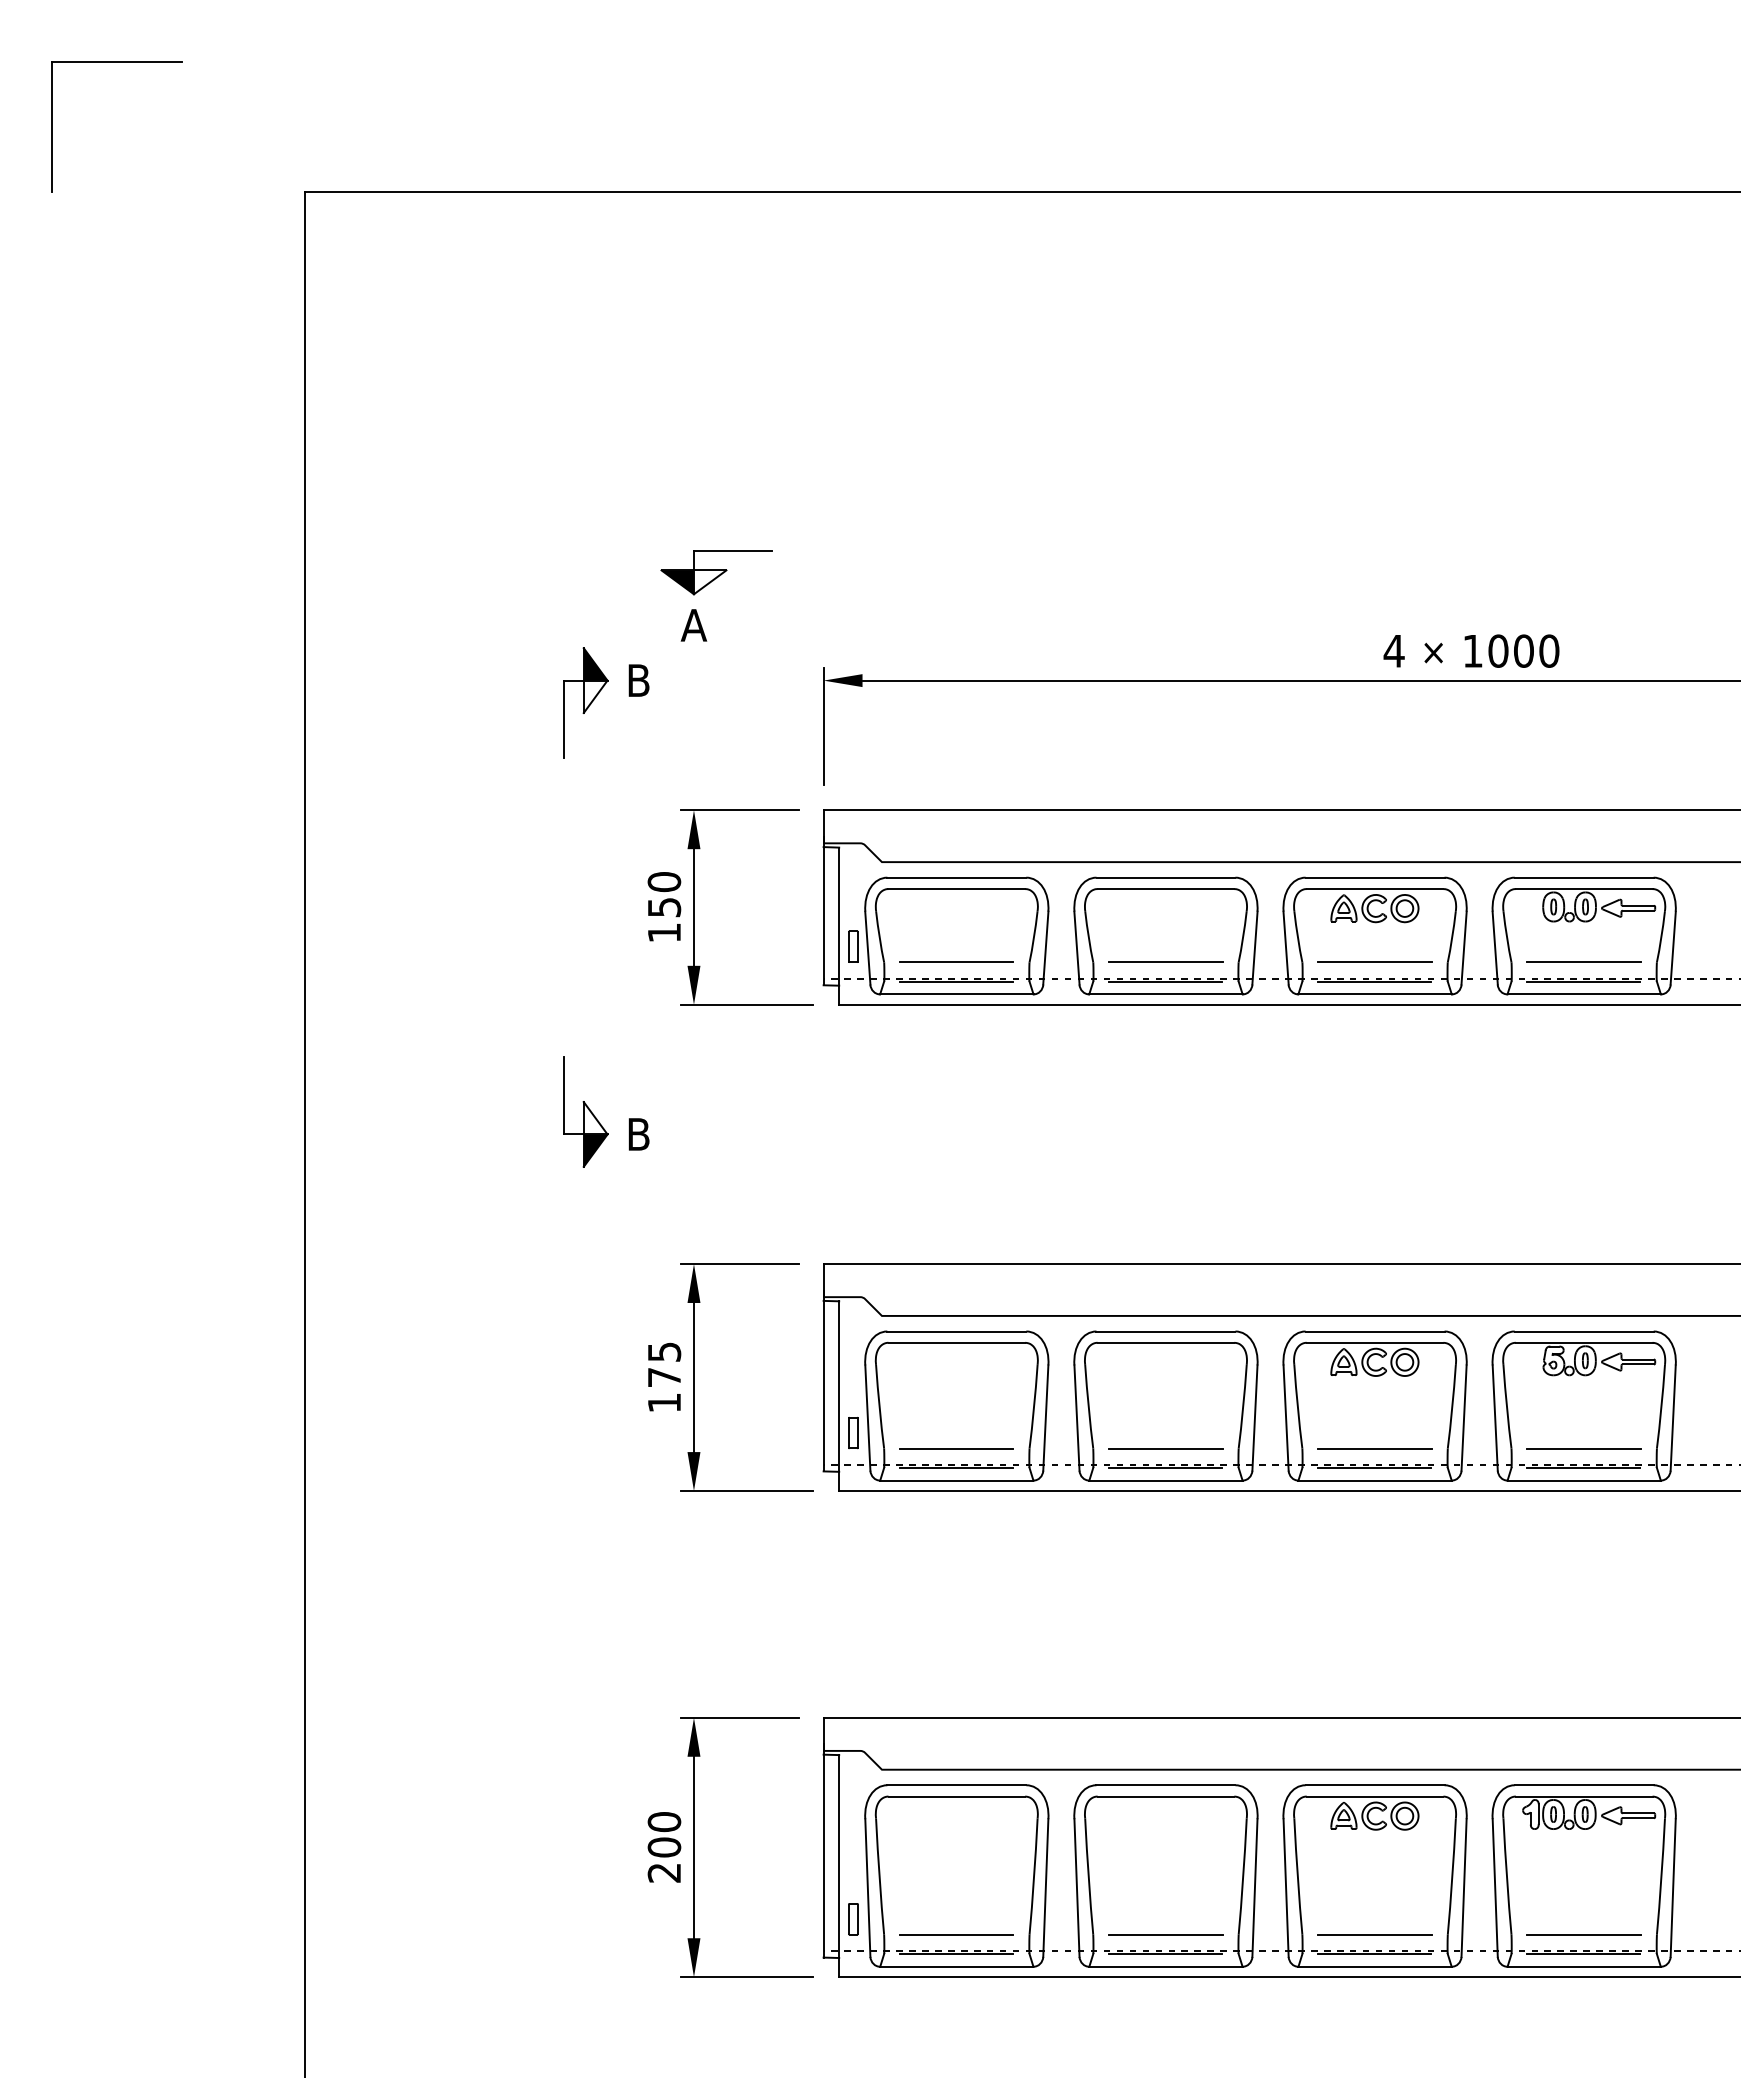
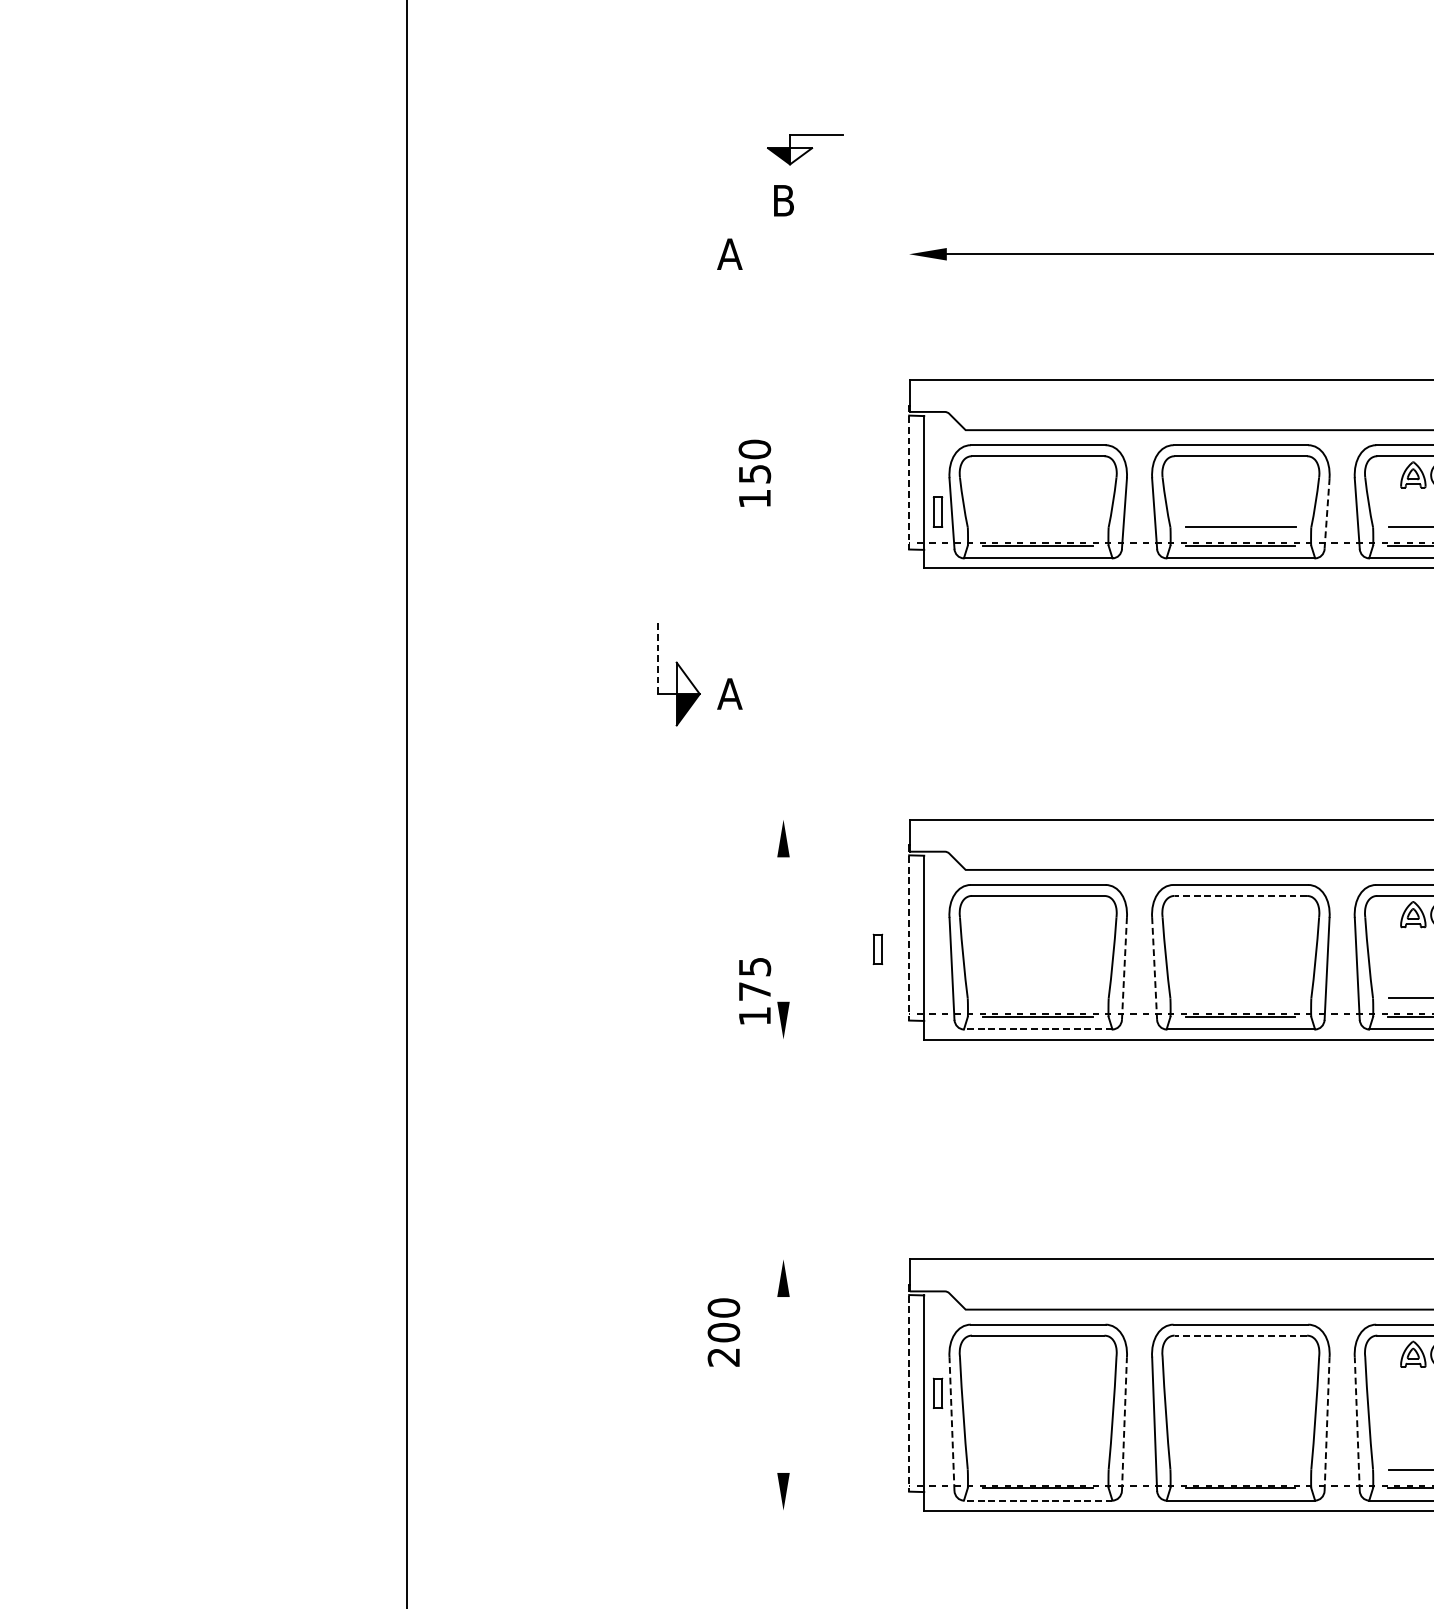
part: (716, 572) -> (805, 149), size x0.7
text: (693, 625) -> (783, 200), A -> B
text: (638, 680) -> (729, 254), B -> A
part: (585, 702) -> (678, 275), removed
line: (823, 725) -> (909, 297), removed
part: (694, 907) -> (784, 474), removed
line: (823, 911) -> (909, 478), solid -> dashed
line: (1254, 948) -> (1326, 513), solid -> dashed
line: (956, 962) -> (1037, 527), removed
line: (564, 1095) -> (658, 656), solid -> dashed
text: (638, 1134) -> (729, 694), B -> A
line: (739, 1264) -> (827, 820), removed
line: (1165, 1342) -> (1240, 895), solid -> dashed
text: (664, 1376) -> (754, 990), moved
line: (693, 1377) -> (783, 929), removed
line: (823, 1381) -> (909, 933), solid -> dashed
line: (1045, 1418) -> (1124, 969), solid -> dashed
line: (1076, 1418) -> (1154, 969), solid -> dashed
part: (853, 1433) -> (878, 949), moved
line: (956, 1448) -> (1037, 998), removed
line: (1165, 1448) -> (1240, 998), removed
line: (956, 1480) -> (1037, 1029), solid -> dashed
line: (747, 1490) -> (835, 1039), removed
line: (739, 1717) -> (827, 1259), removed
line: (1165, 1796) -> (1240, 1335), solid -> dashed
text: (664, 1847) -> (723, 1332), moved
line: (693, 1847) -> (783, 1384), removed
line: (823, 1851) -> (909, 1388), solid -> dashed
line: (867, 1888) -> (951, 1424), solid -> dashed
line: (1045, 1888) -> (1124, 1424), solid -> dashed
line: (1254, 1888) -> (1326, 1424), solid -> dashed
line: (1286, 1888) -> (1357, 1424), solid -> dashed
part: (853, 1919) -> (938, 1393), moved
line: (956, 1934) -> (1037, 1469), removed
line: (1165, 1934) -> (1240, 1469), removed
line: (956, 1966) -> (1037, 1500), solid -> dashed
line: (747, 1977) -> (835, 1510), removed

